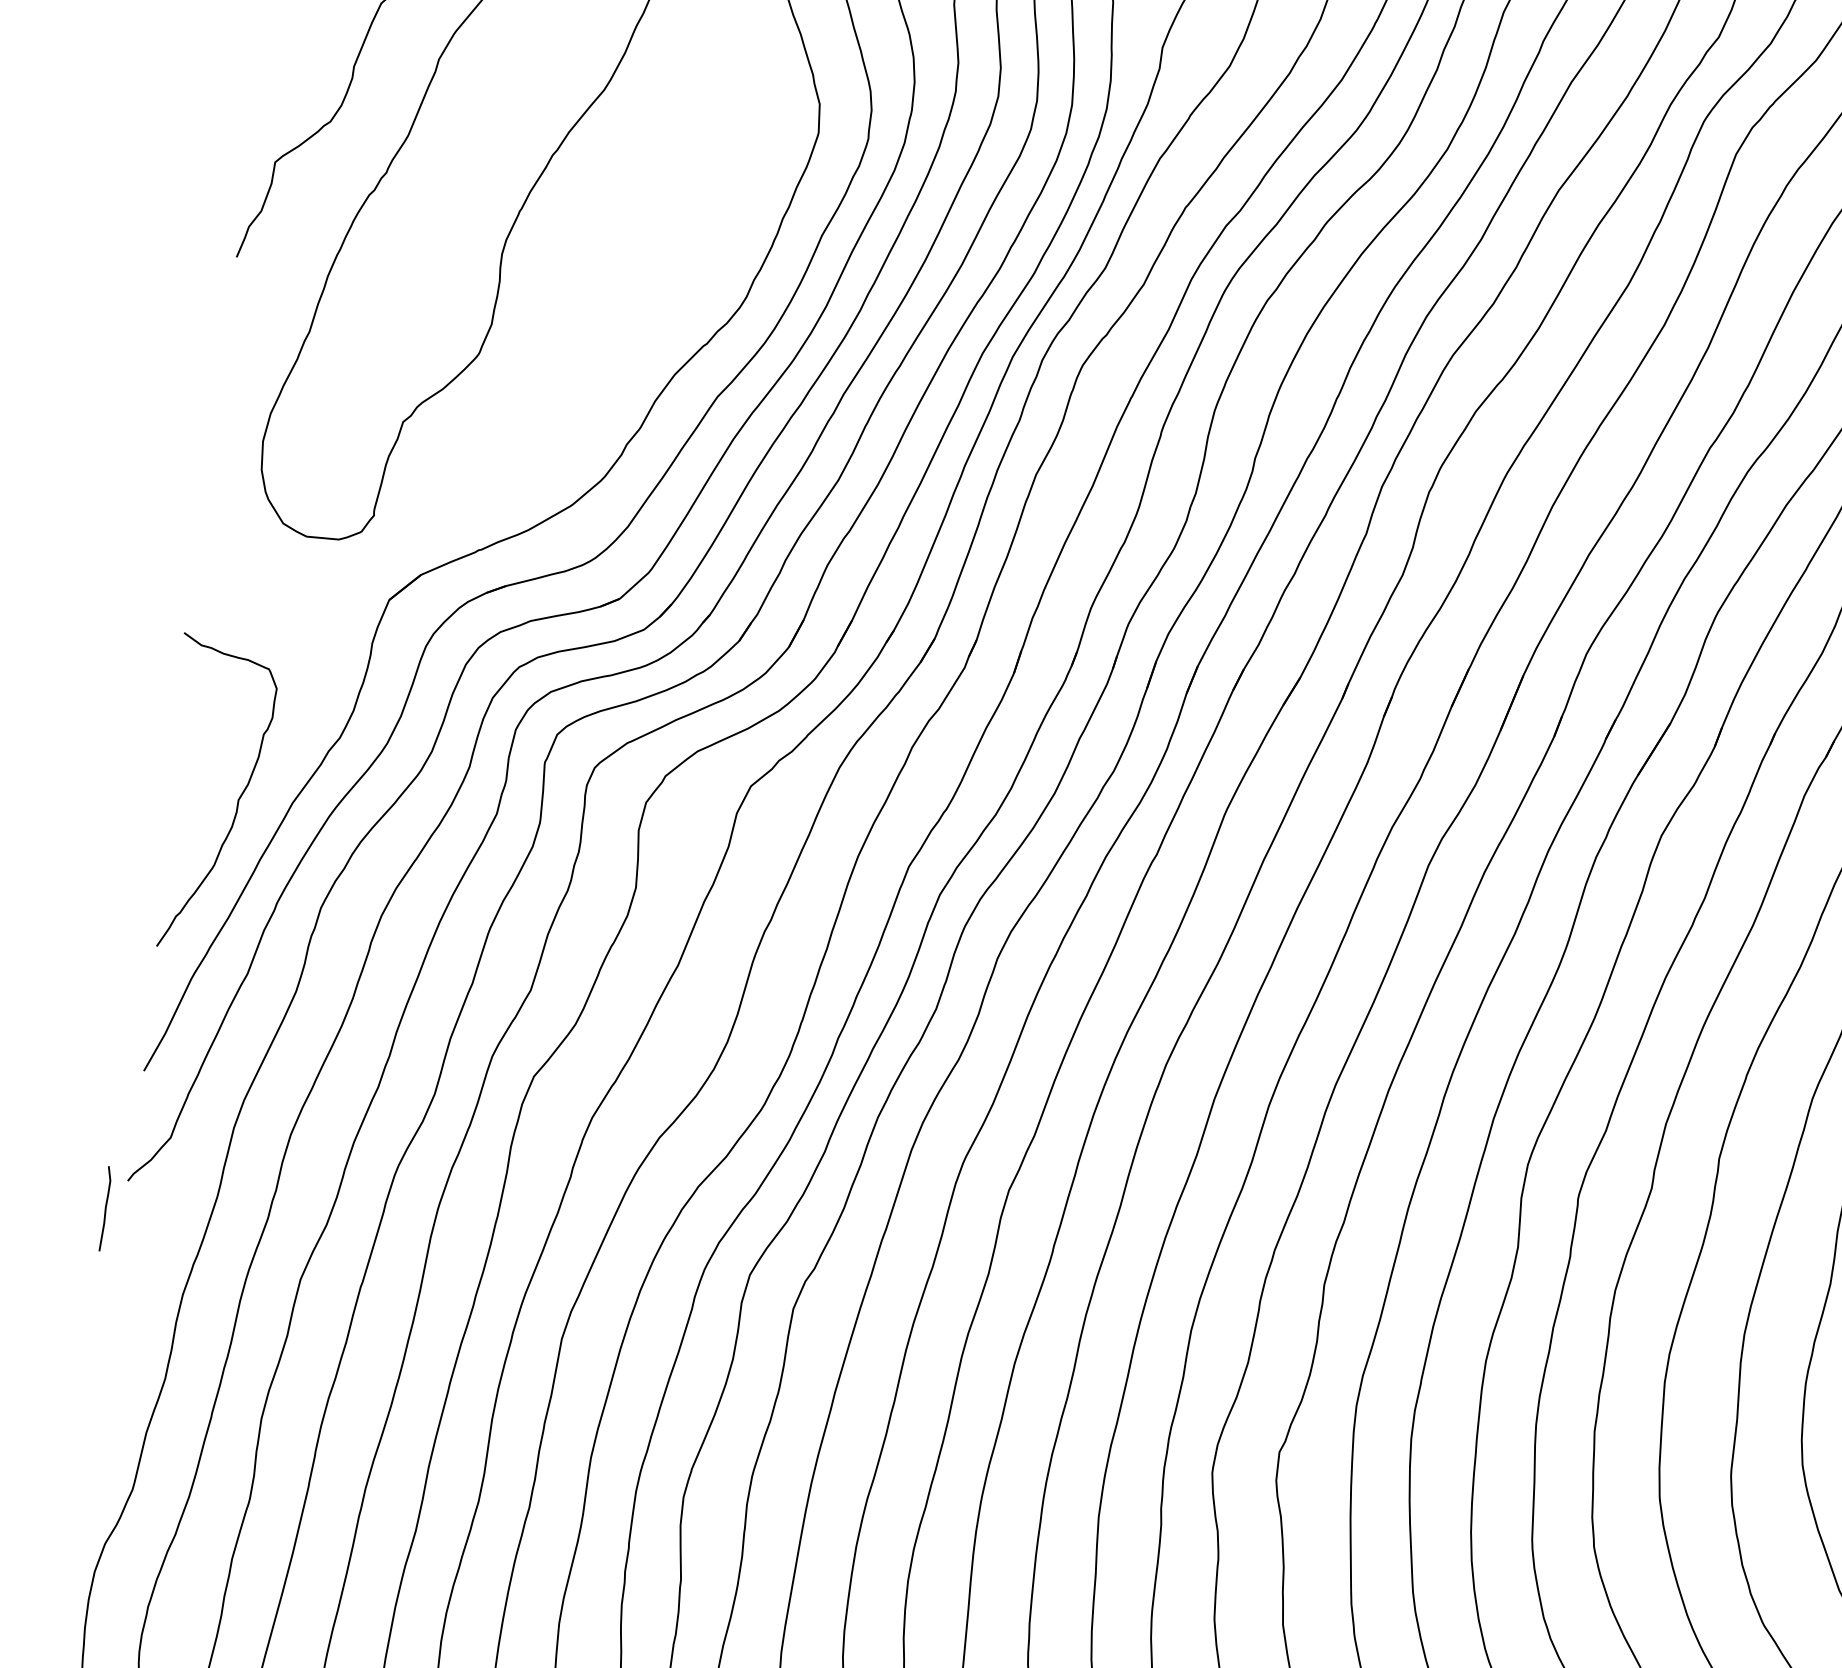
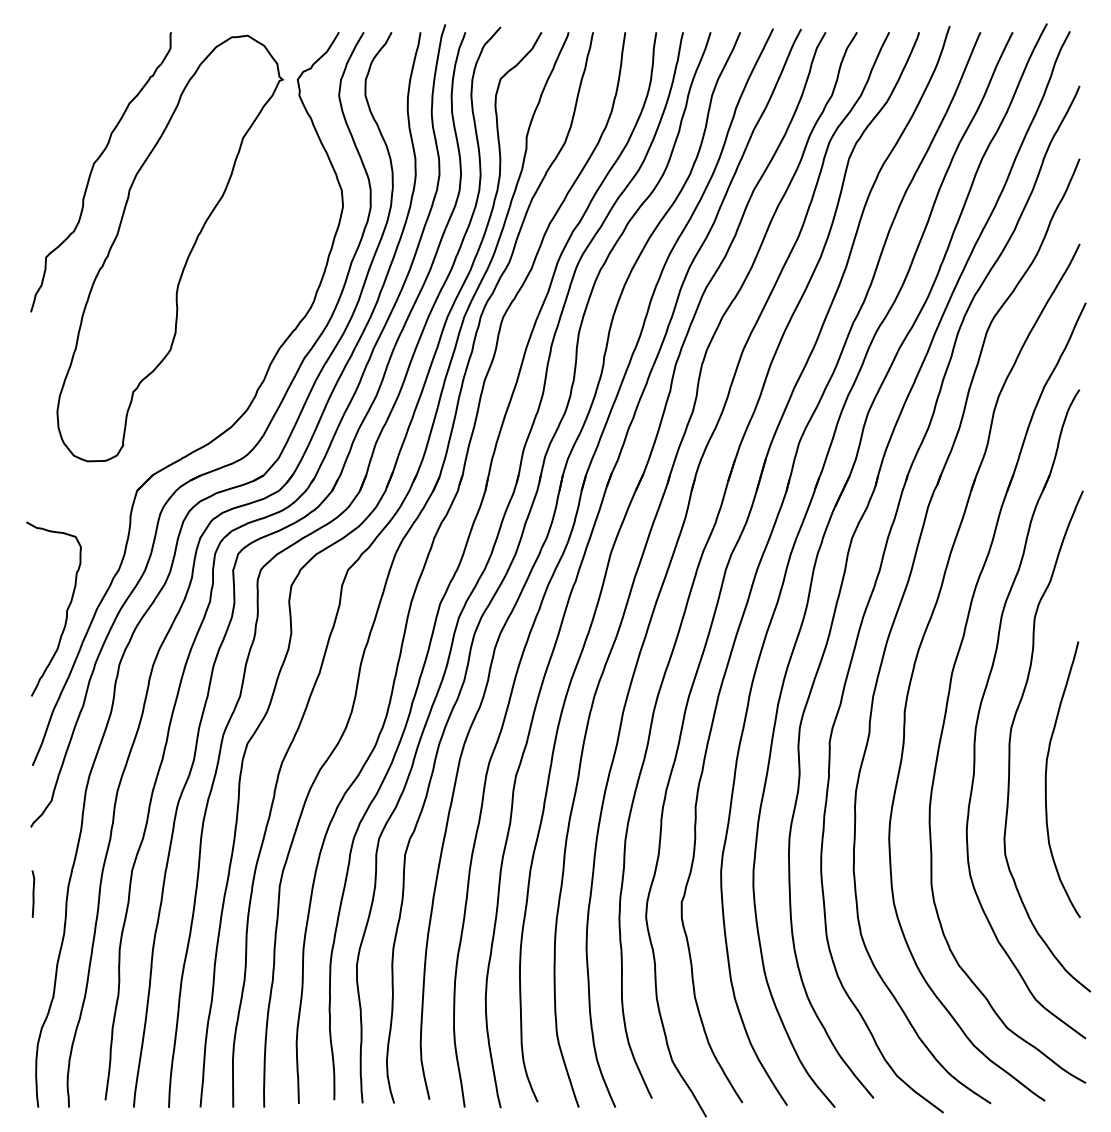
curve: (105, 1207) -> (33, 893), moved

